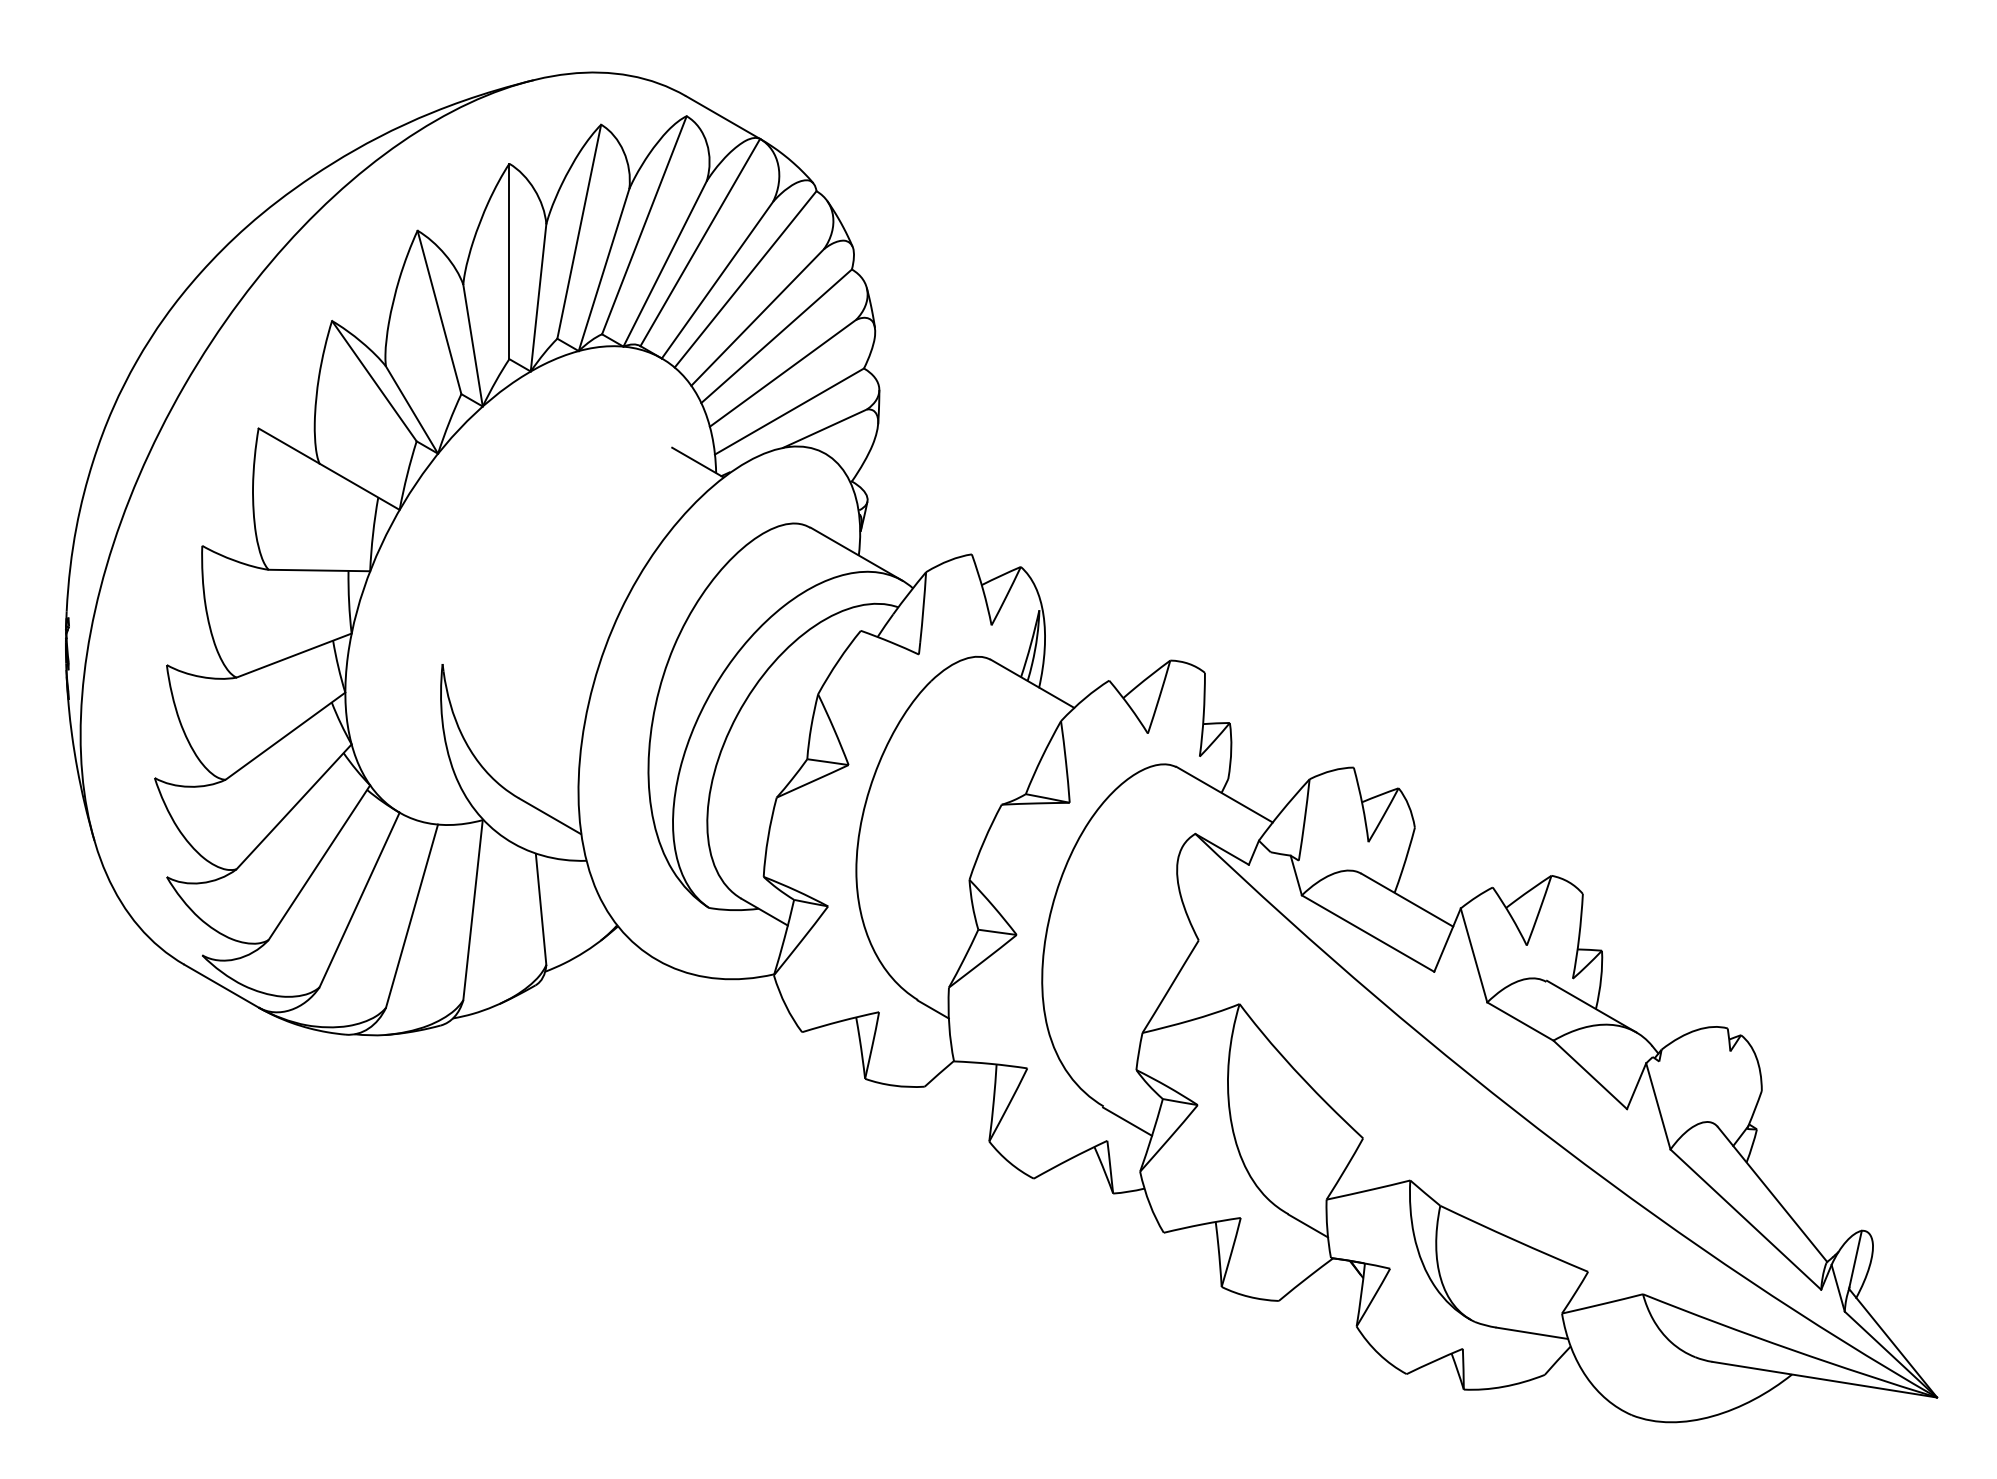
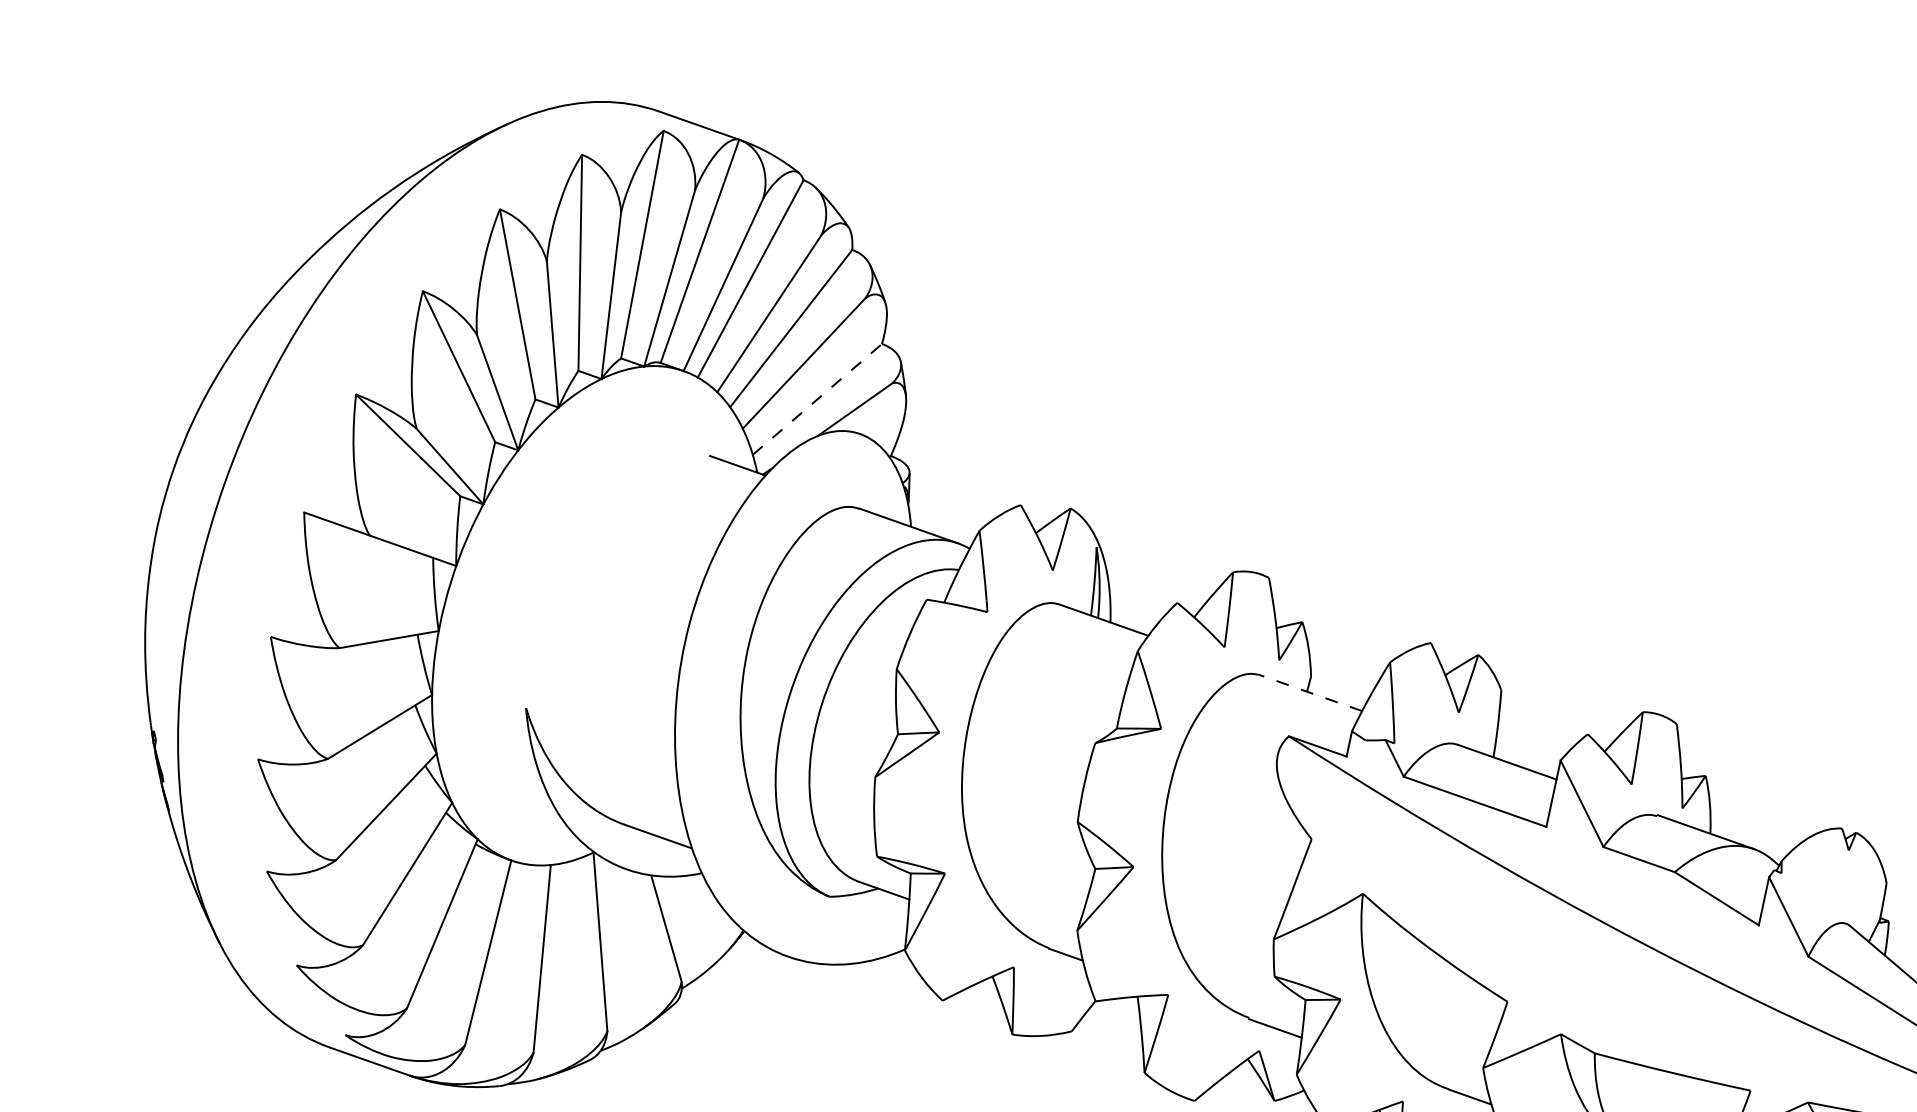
line: (789, 411) -> (817, 399), solid -> dashed
line: (1224, 794) -> (1310, 692), solid -> dashed

